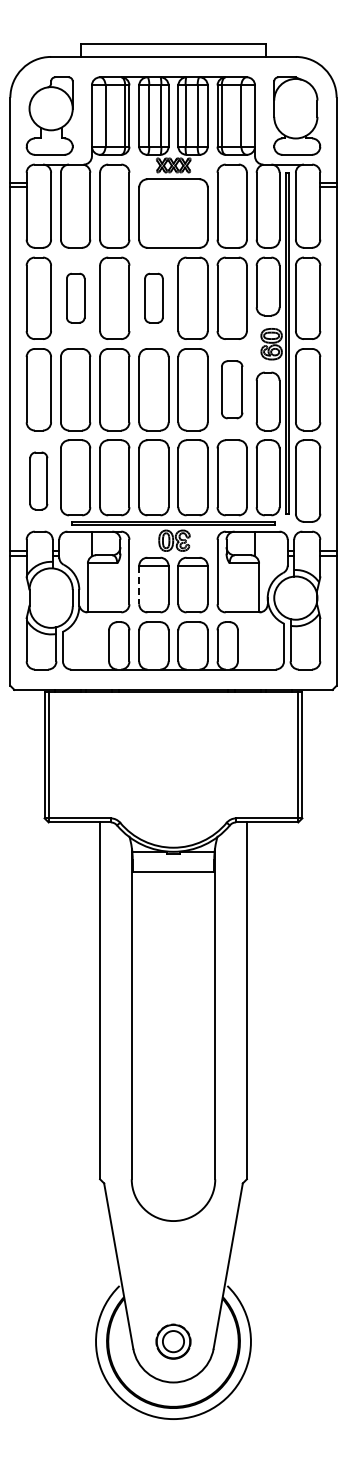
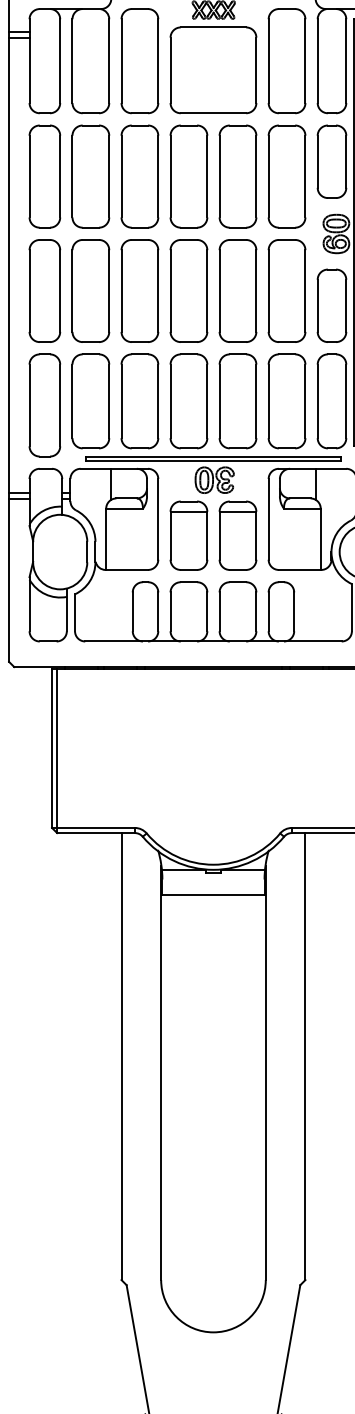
part: (75, 297) -> (90, 175), size x1.67
part: (153, 297) -> (188, 175), size x1.67
part: (231, 389) -> (286, 290), size x1.43
part: (38, 480) -> (44, 404), size x1.43
line: (139, 585) -> (170, 536), dashed -> solid

